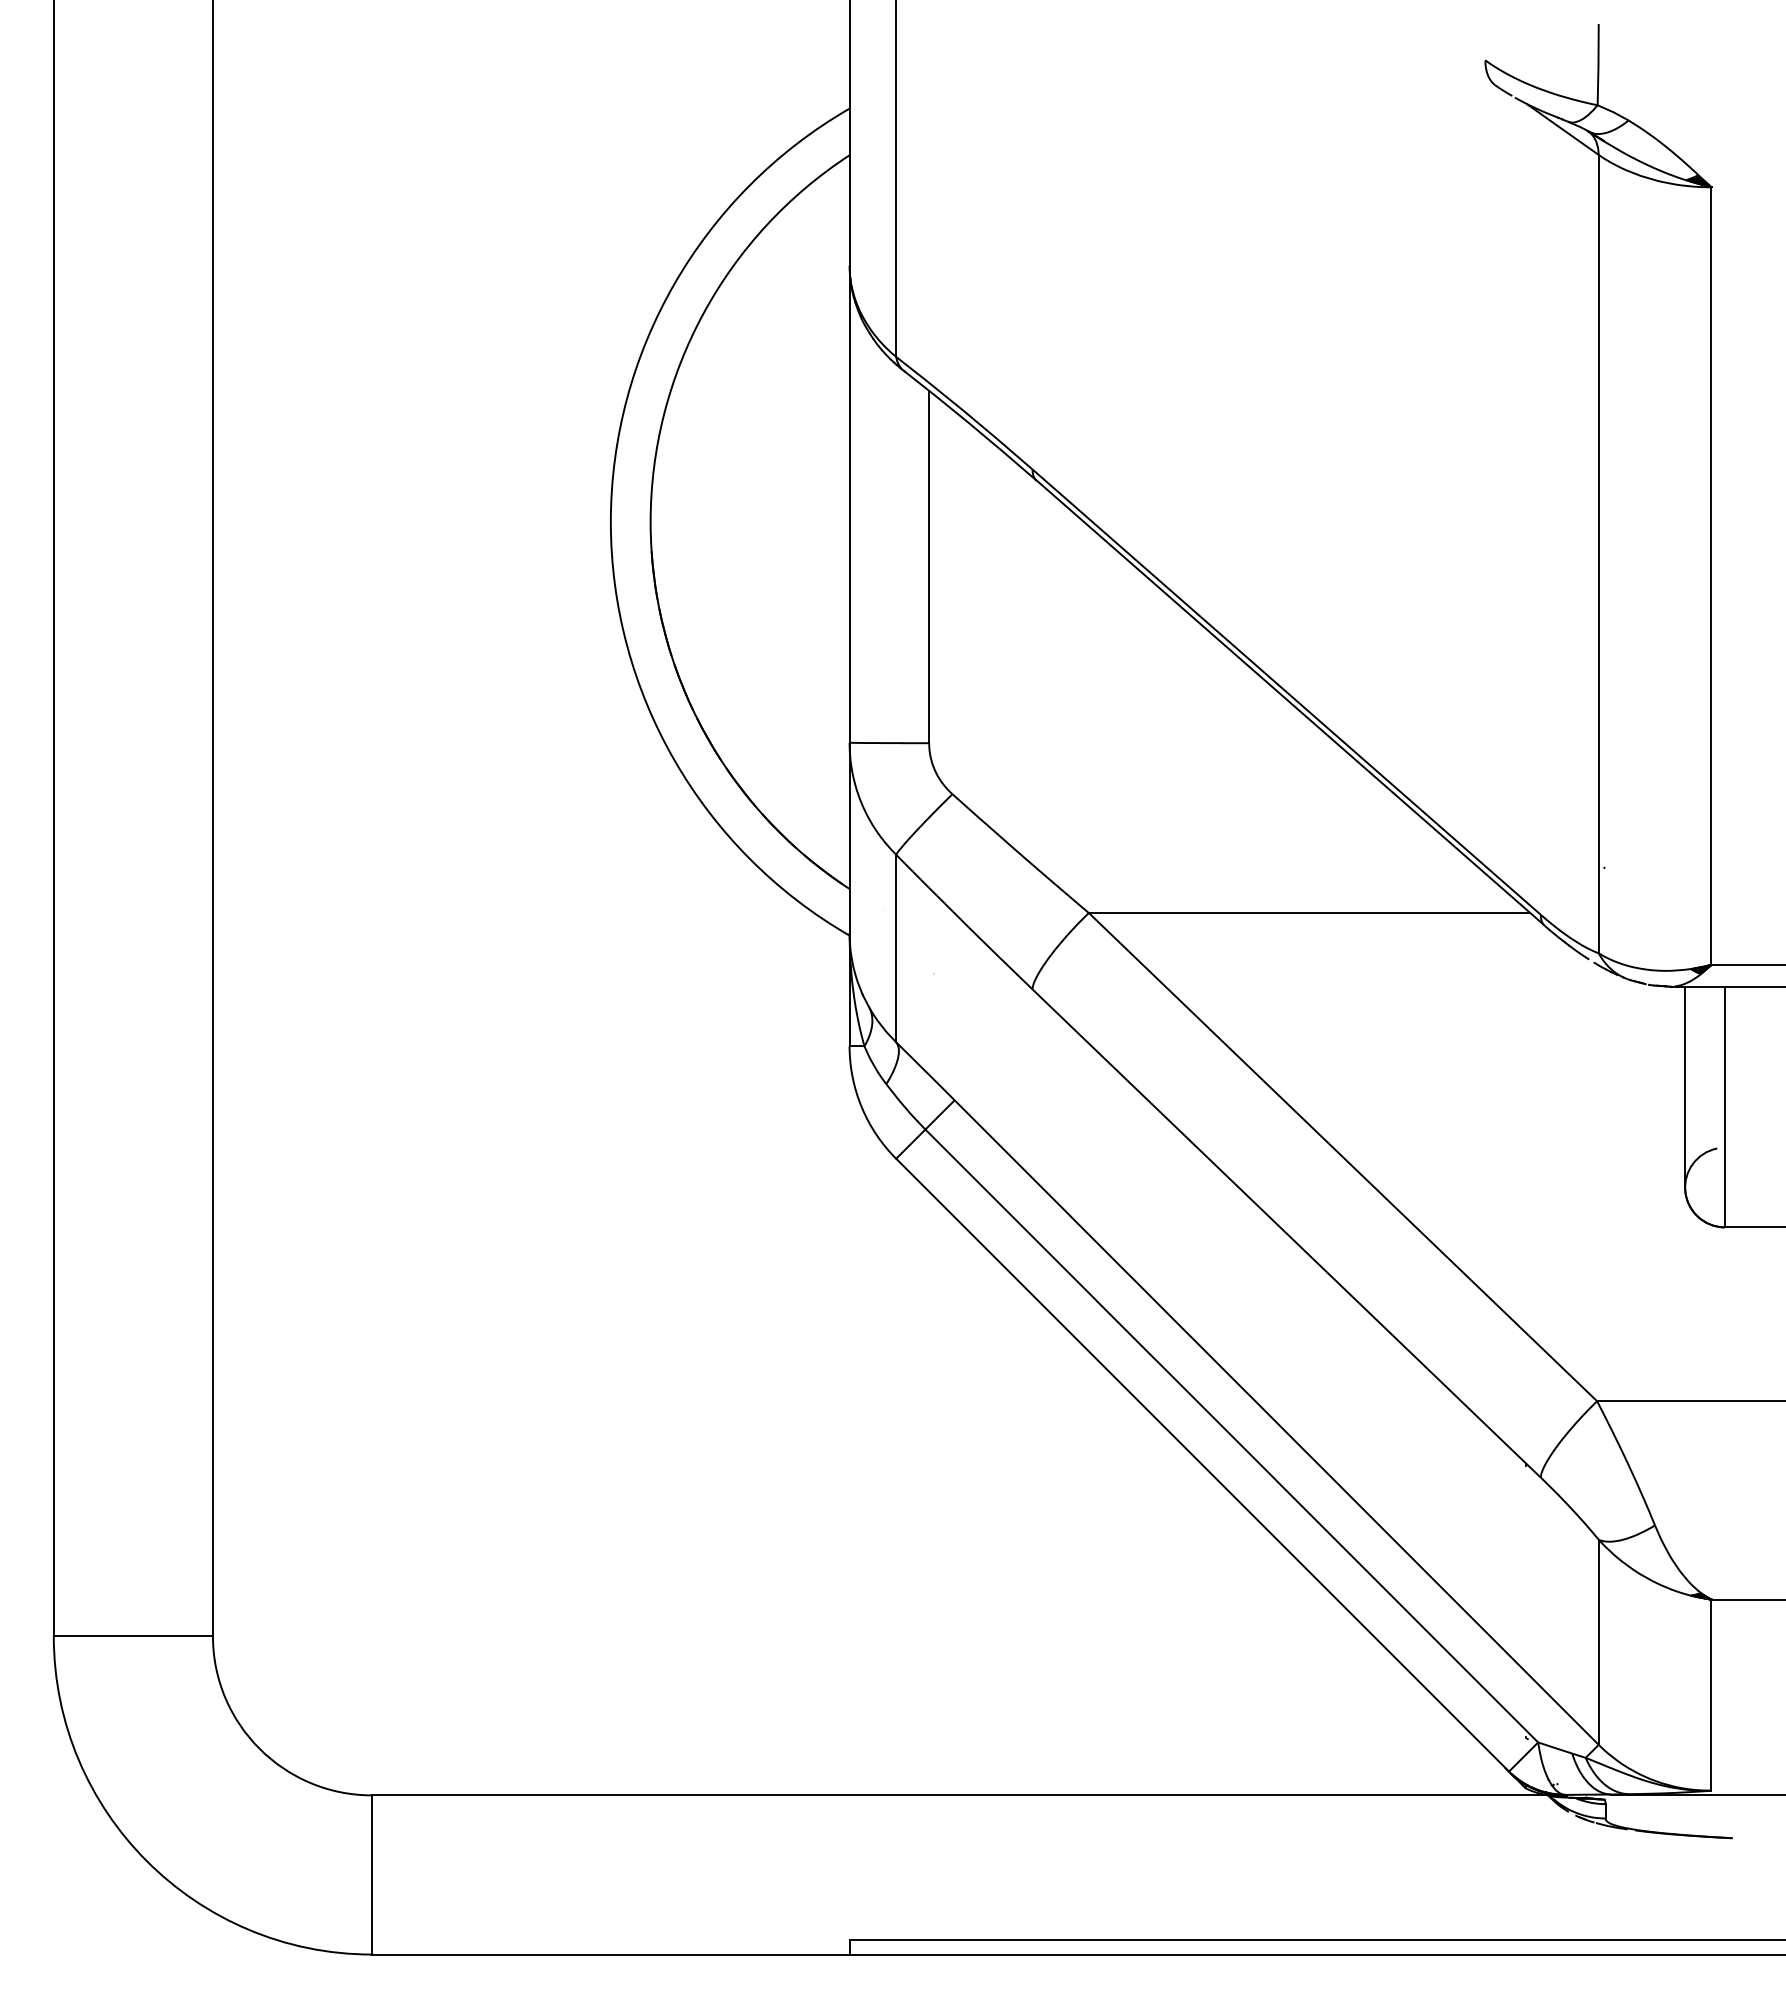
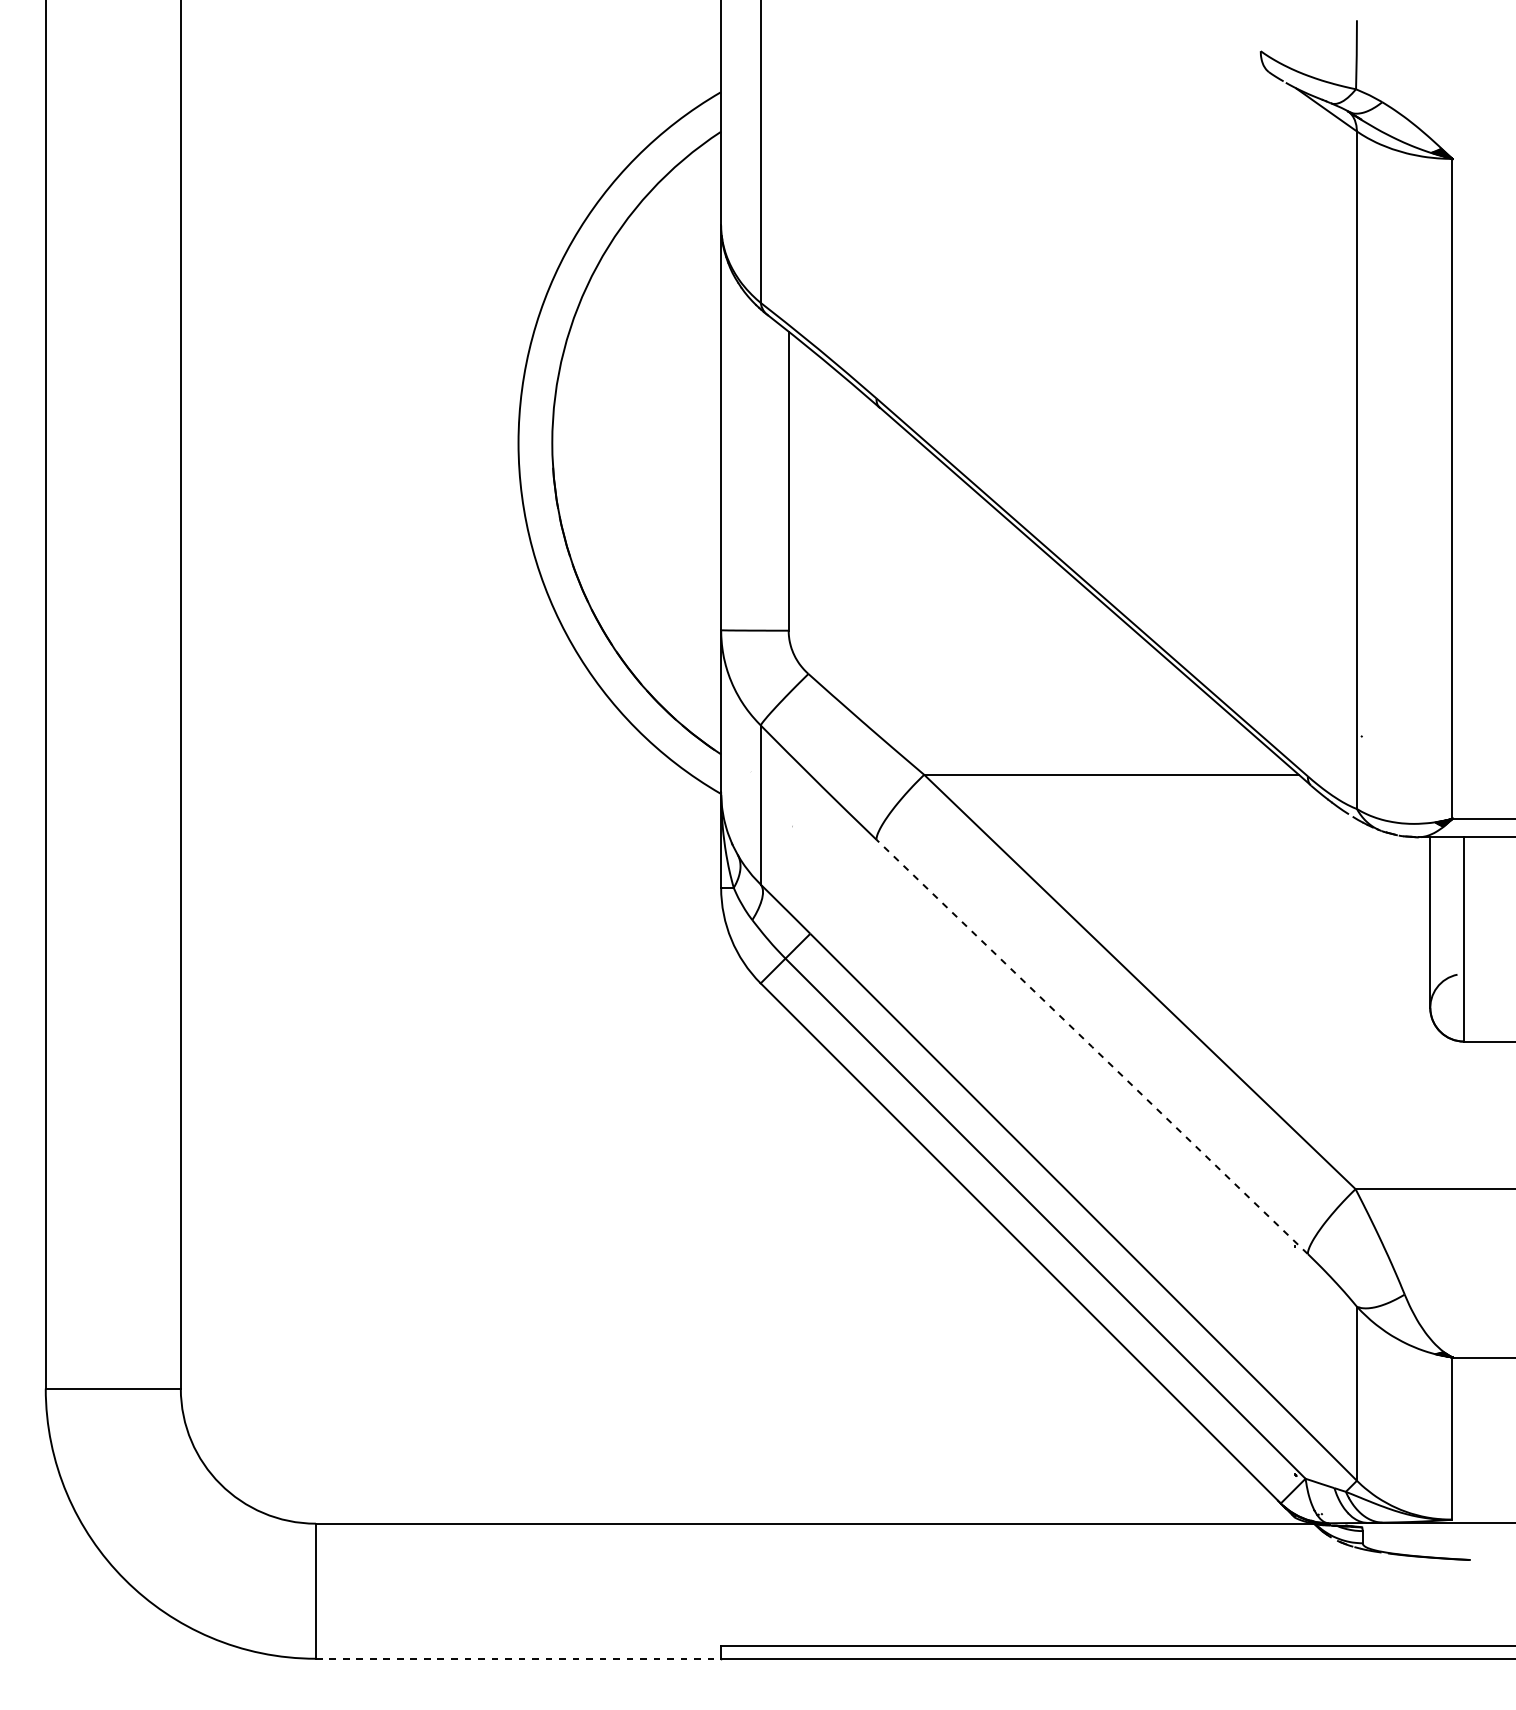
line: (1286, 1233) -> (1091, 1046), solid -> dashed
line: (610, 1954) -> (518, 1658), solid -> dashed

